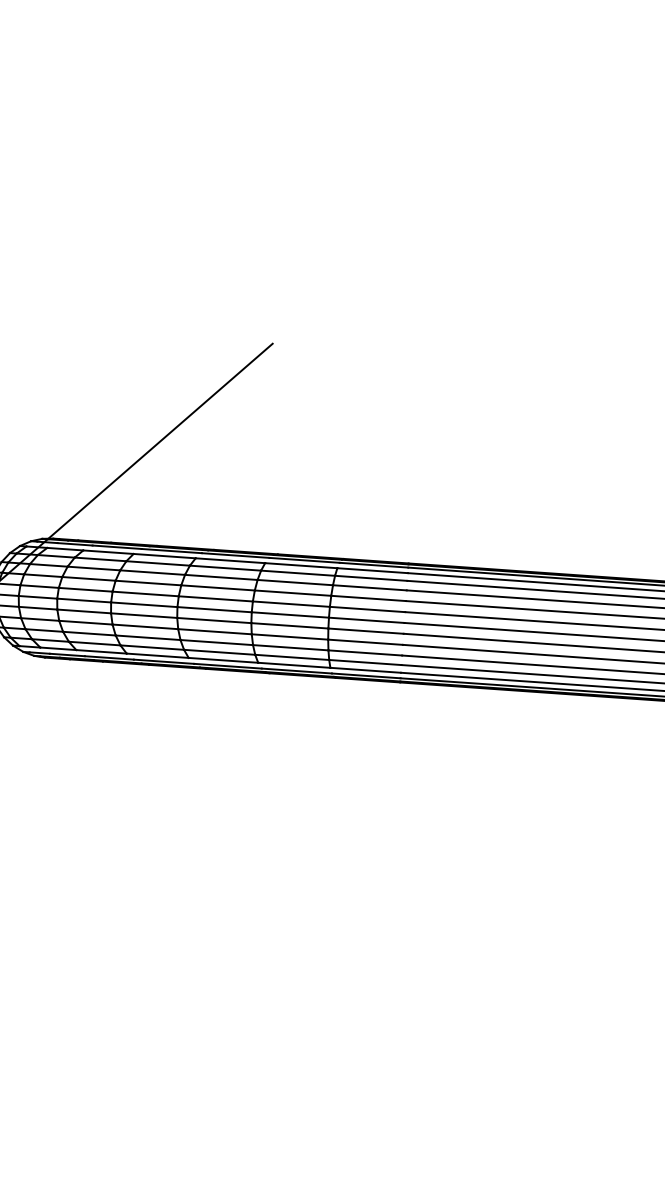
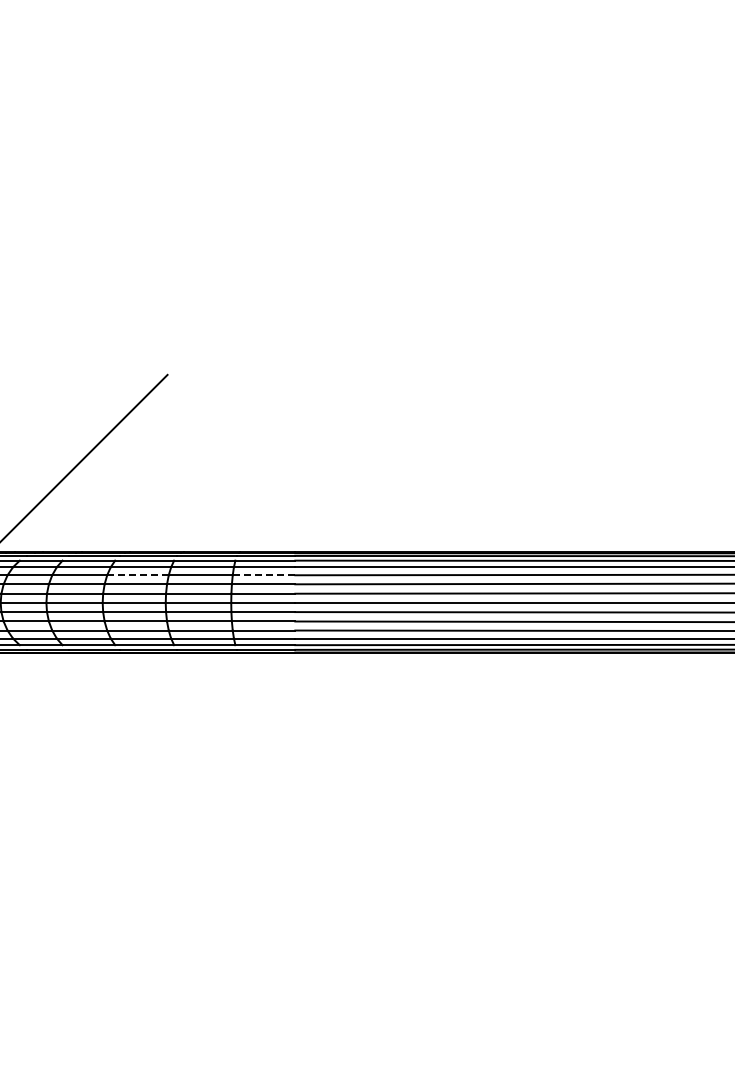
line: (220, 577) -> (137, 575), solid -> dashed
line: (369, 588) -> (263, 575), solid -> dashed

